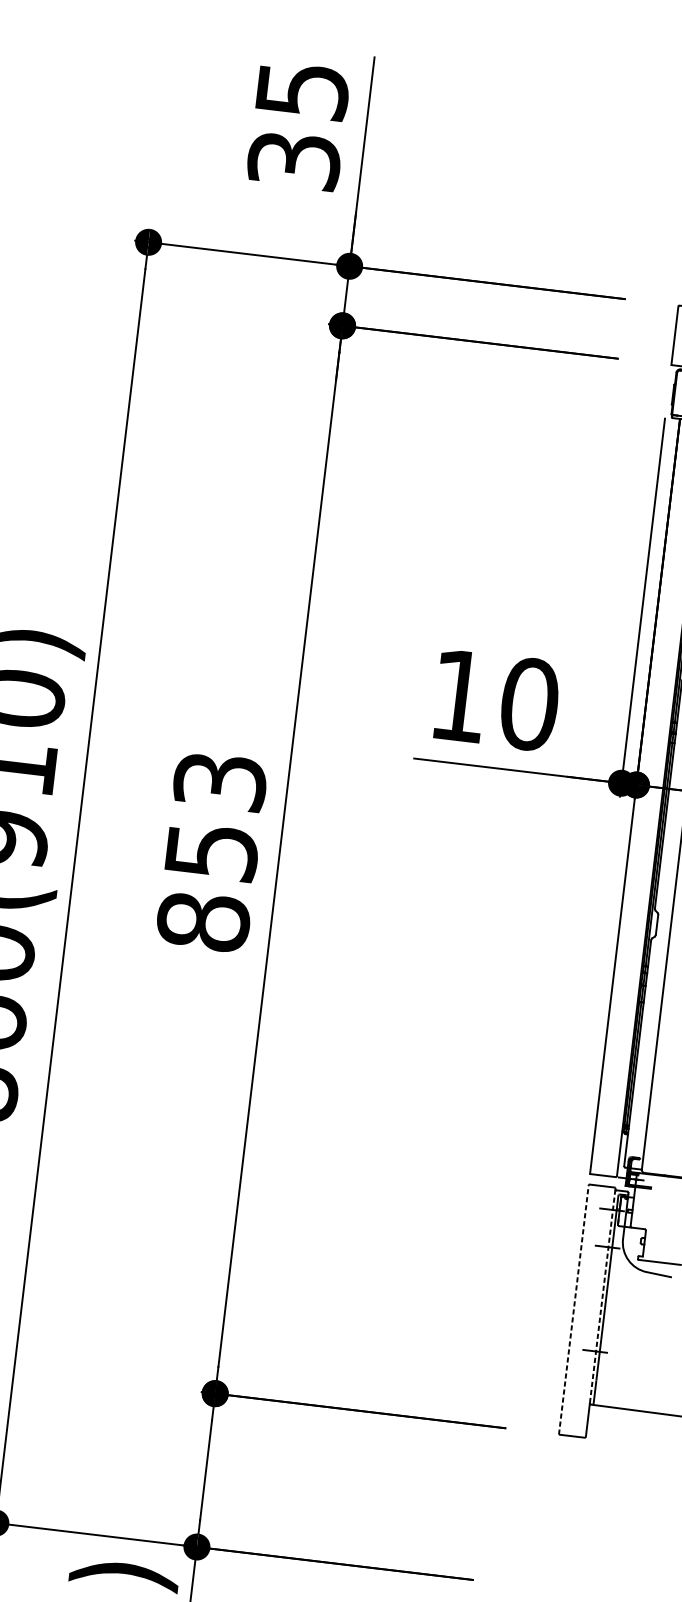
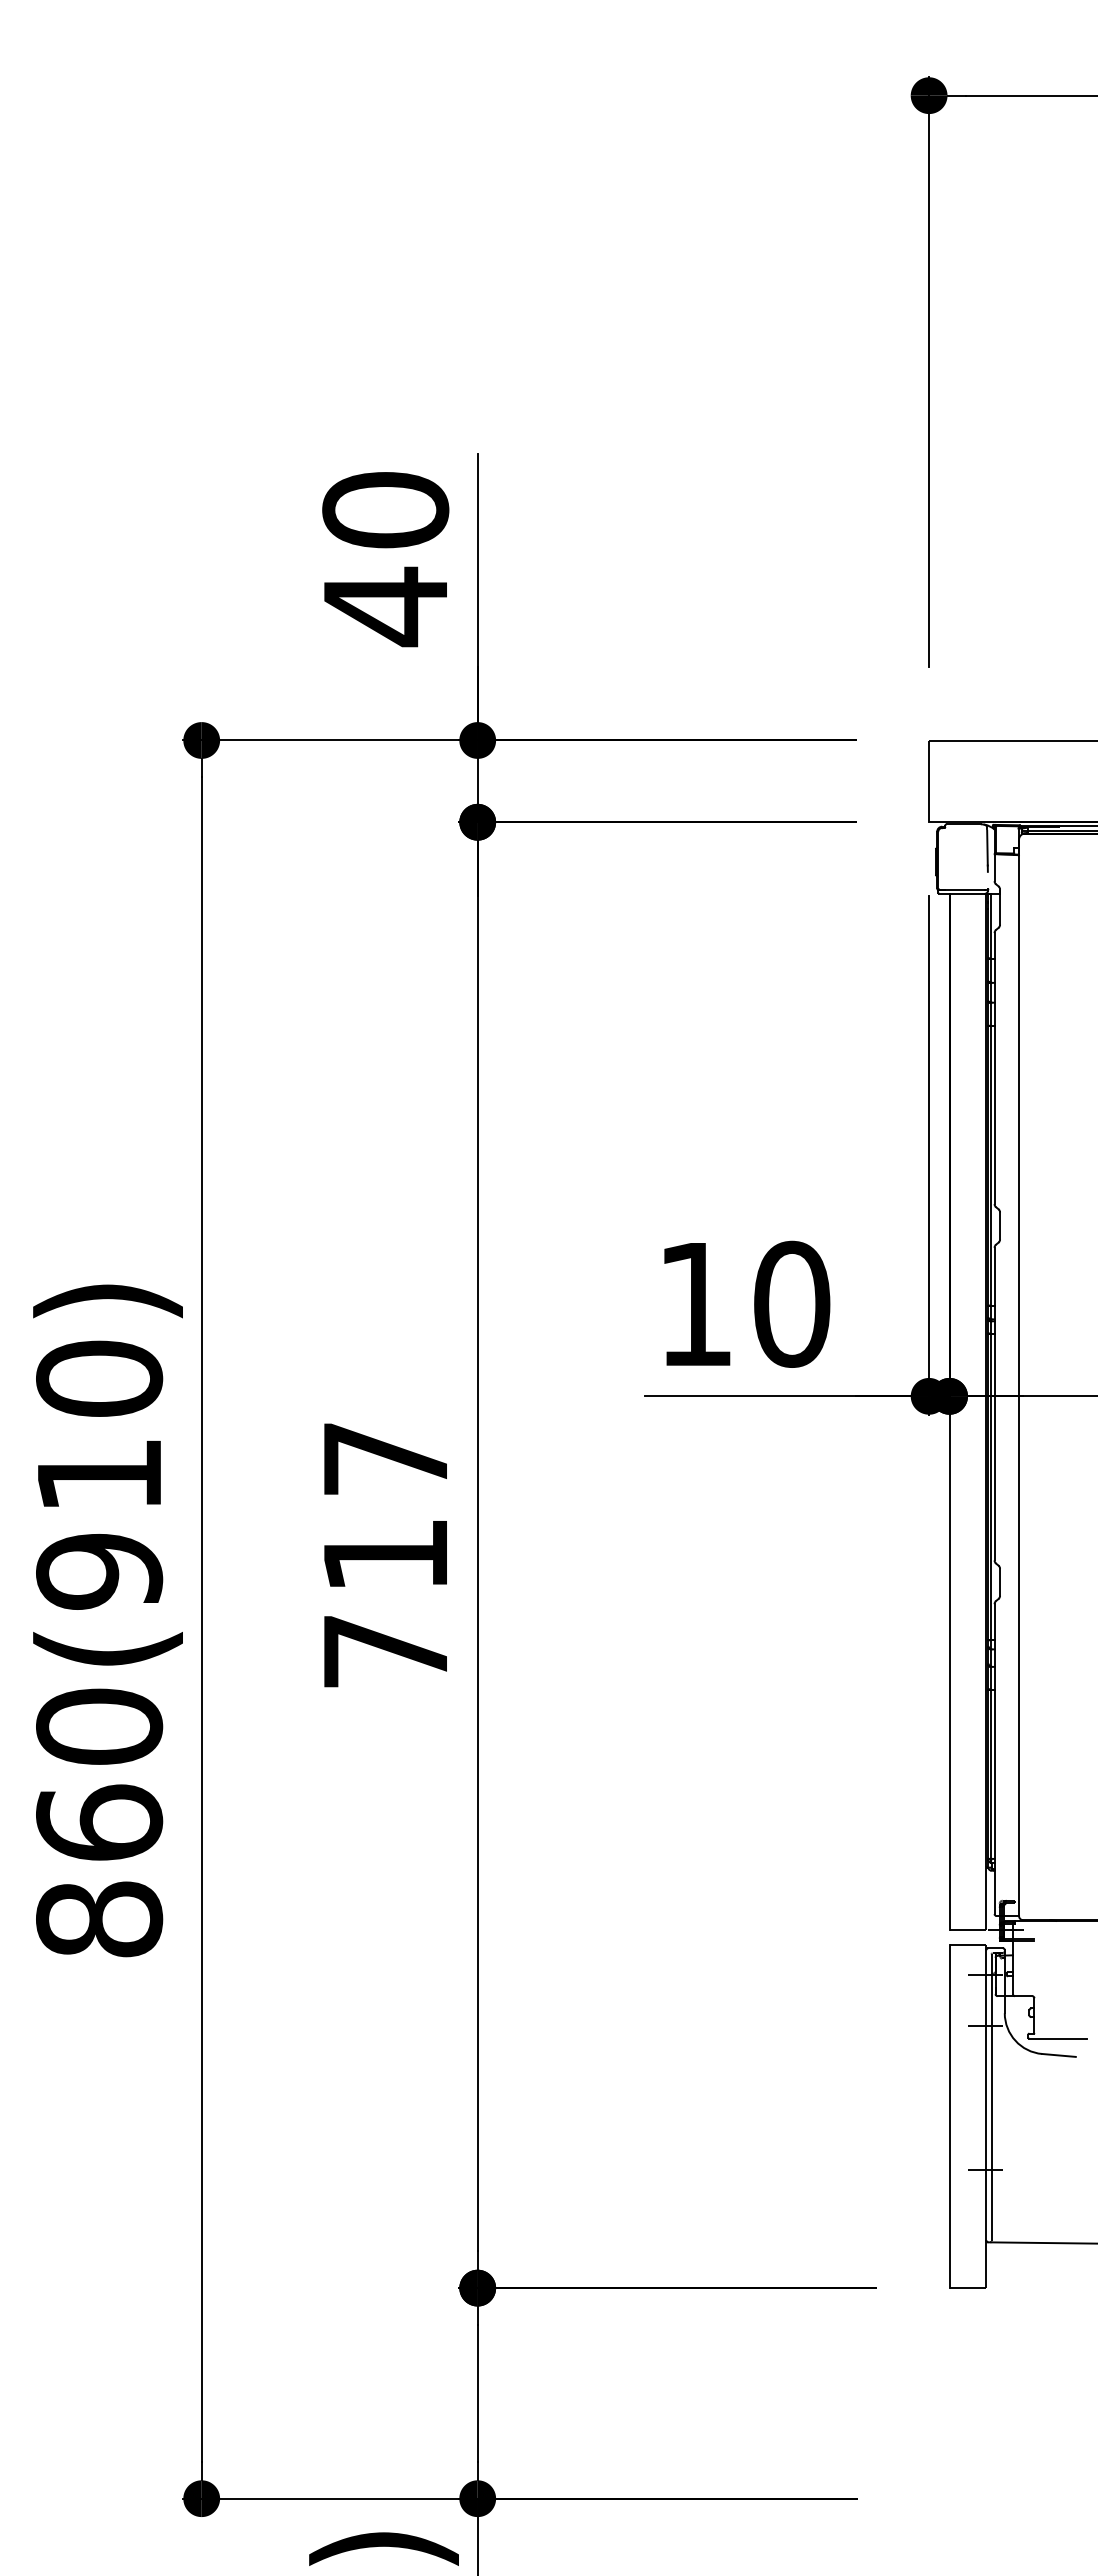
text: (298, 126) -> (385, 559), 35 -> 40
text: (211, 851) -> (385, 1555), 853 -> 717
line: (602, 1296) -> (986, 2094), dashed -> solid
line: (573, 1309) -> (949, 2116), dashed -> solid

